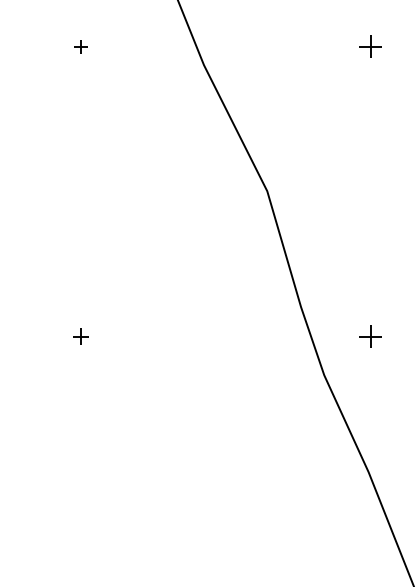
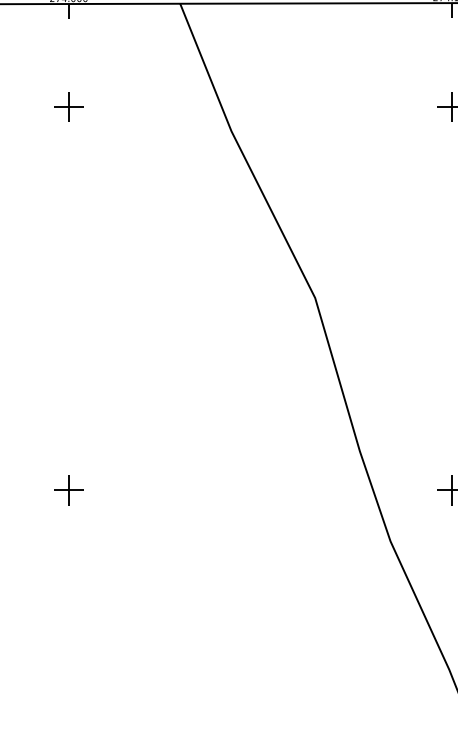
part: (80, 46) -> (68, 106), size x1.67
part: (80, 336) -> (68, 490), size x1.43

